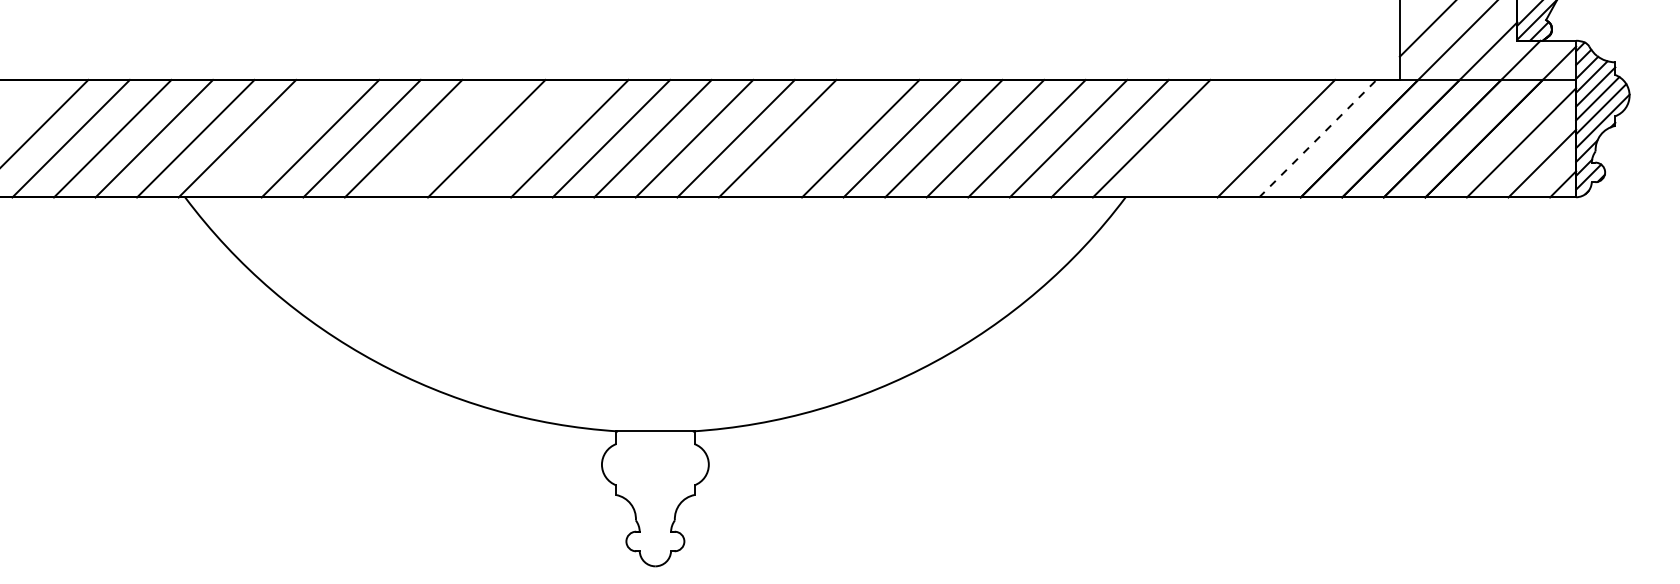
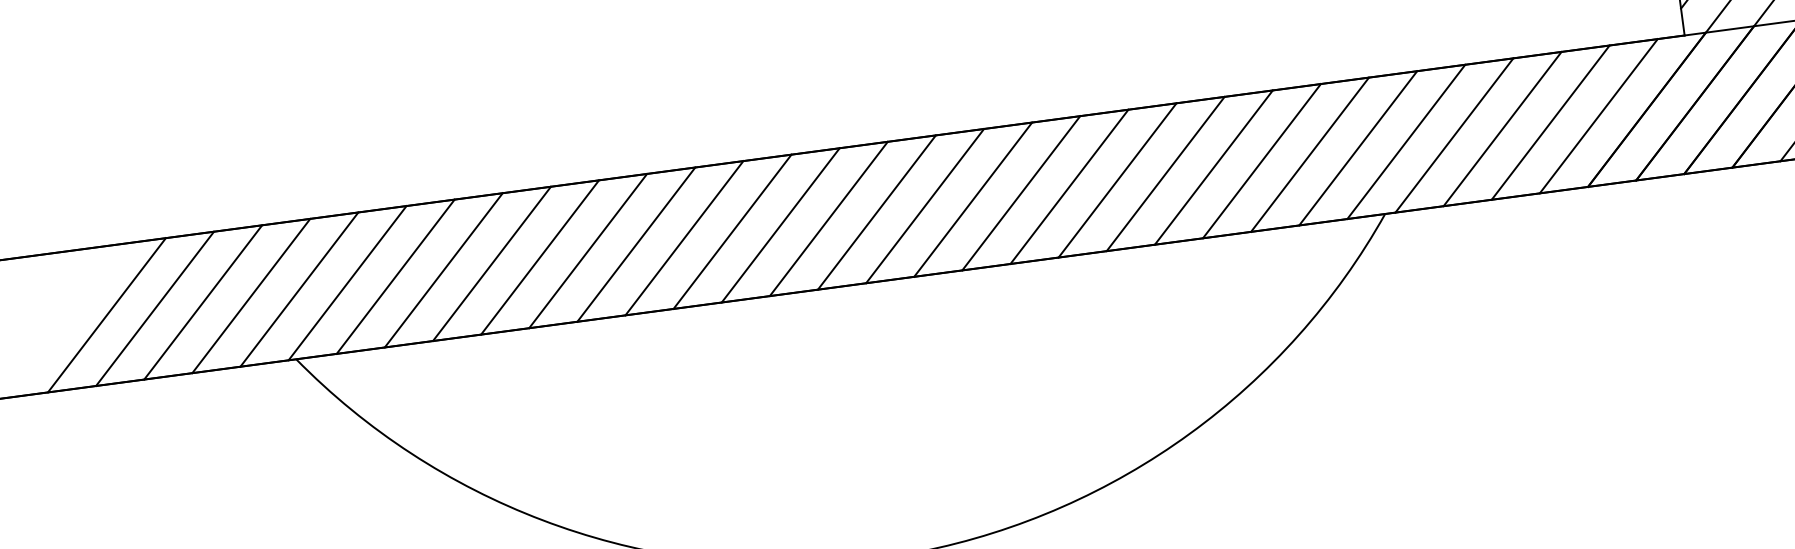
line: (278, 138) -> (395, 276), added
line: (444, 138) -> (587, 250), added
line: (528, 138) -> (684, 237), added
line: (818, 138) -> (1020, 193), added
line: (1192, 138) -> (1453, 135), added
line: (1234, 138) -> (1502, 128), added
line: (1318, 138) -> (1599, 115), dashed -> solid

